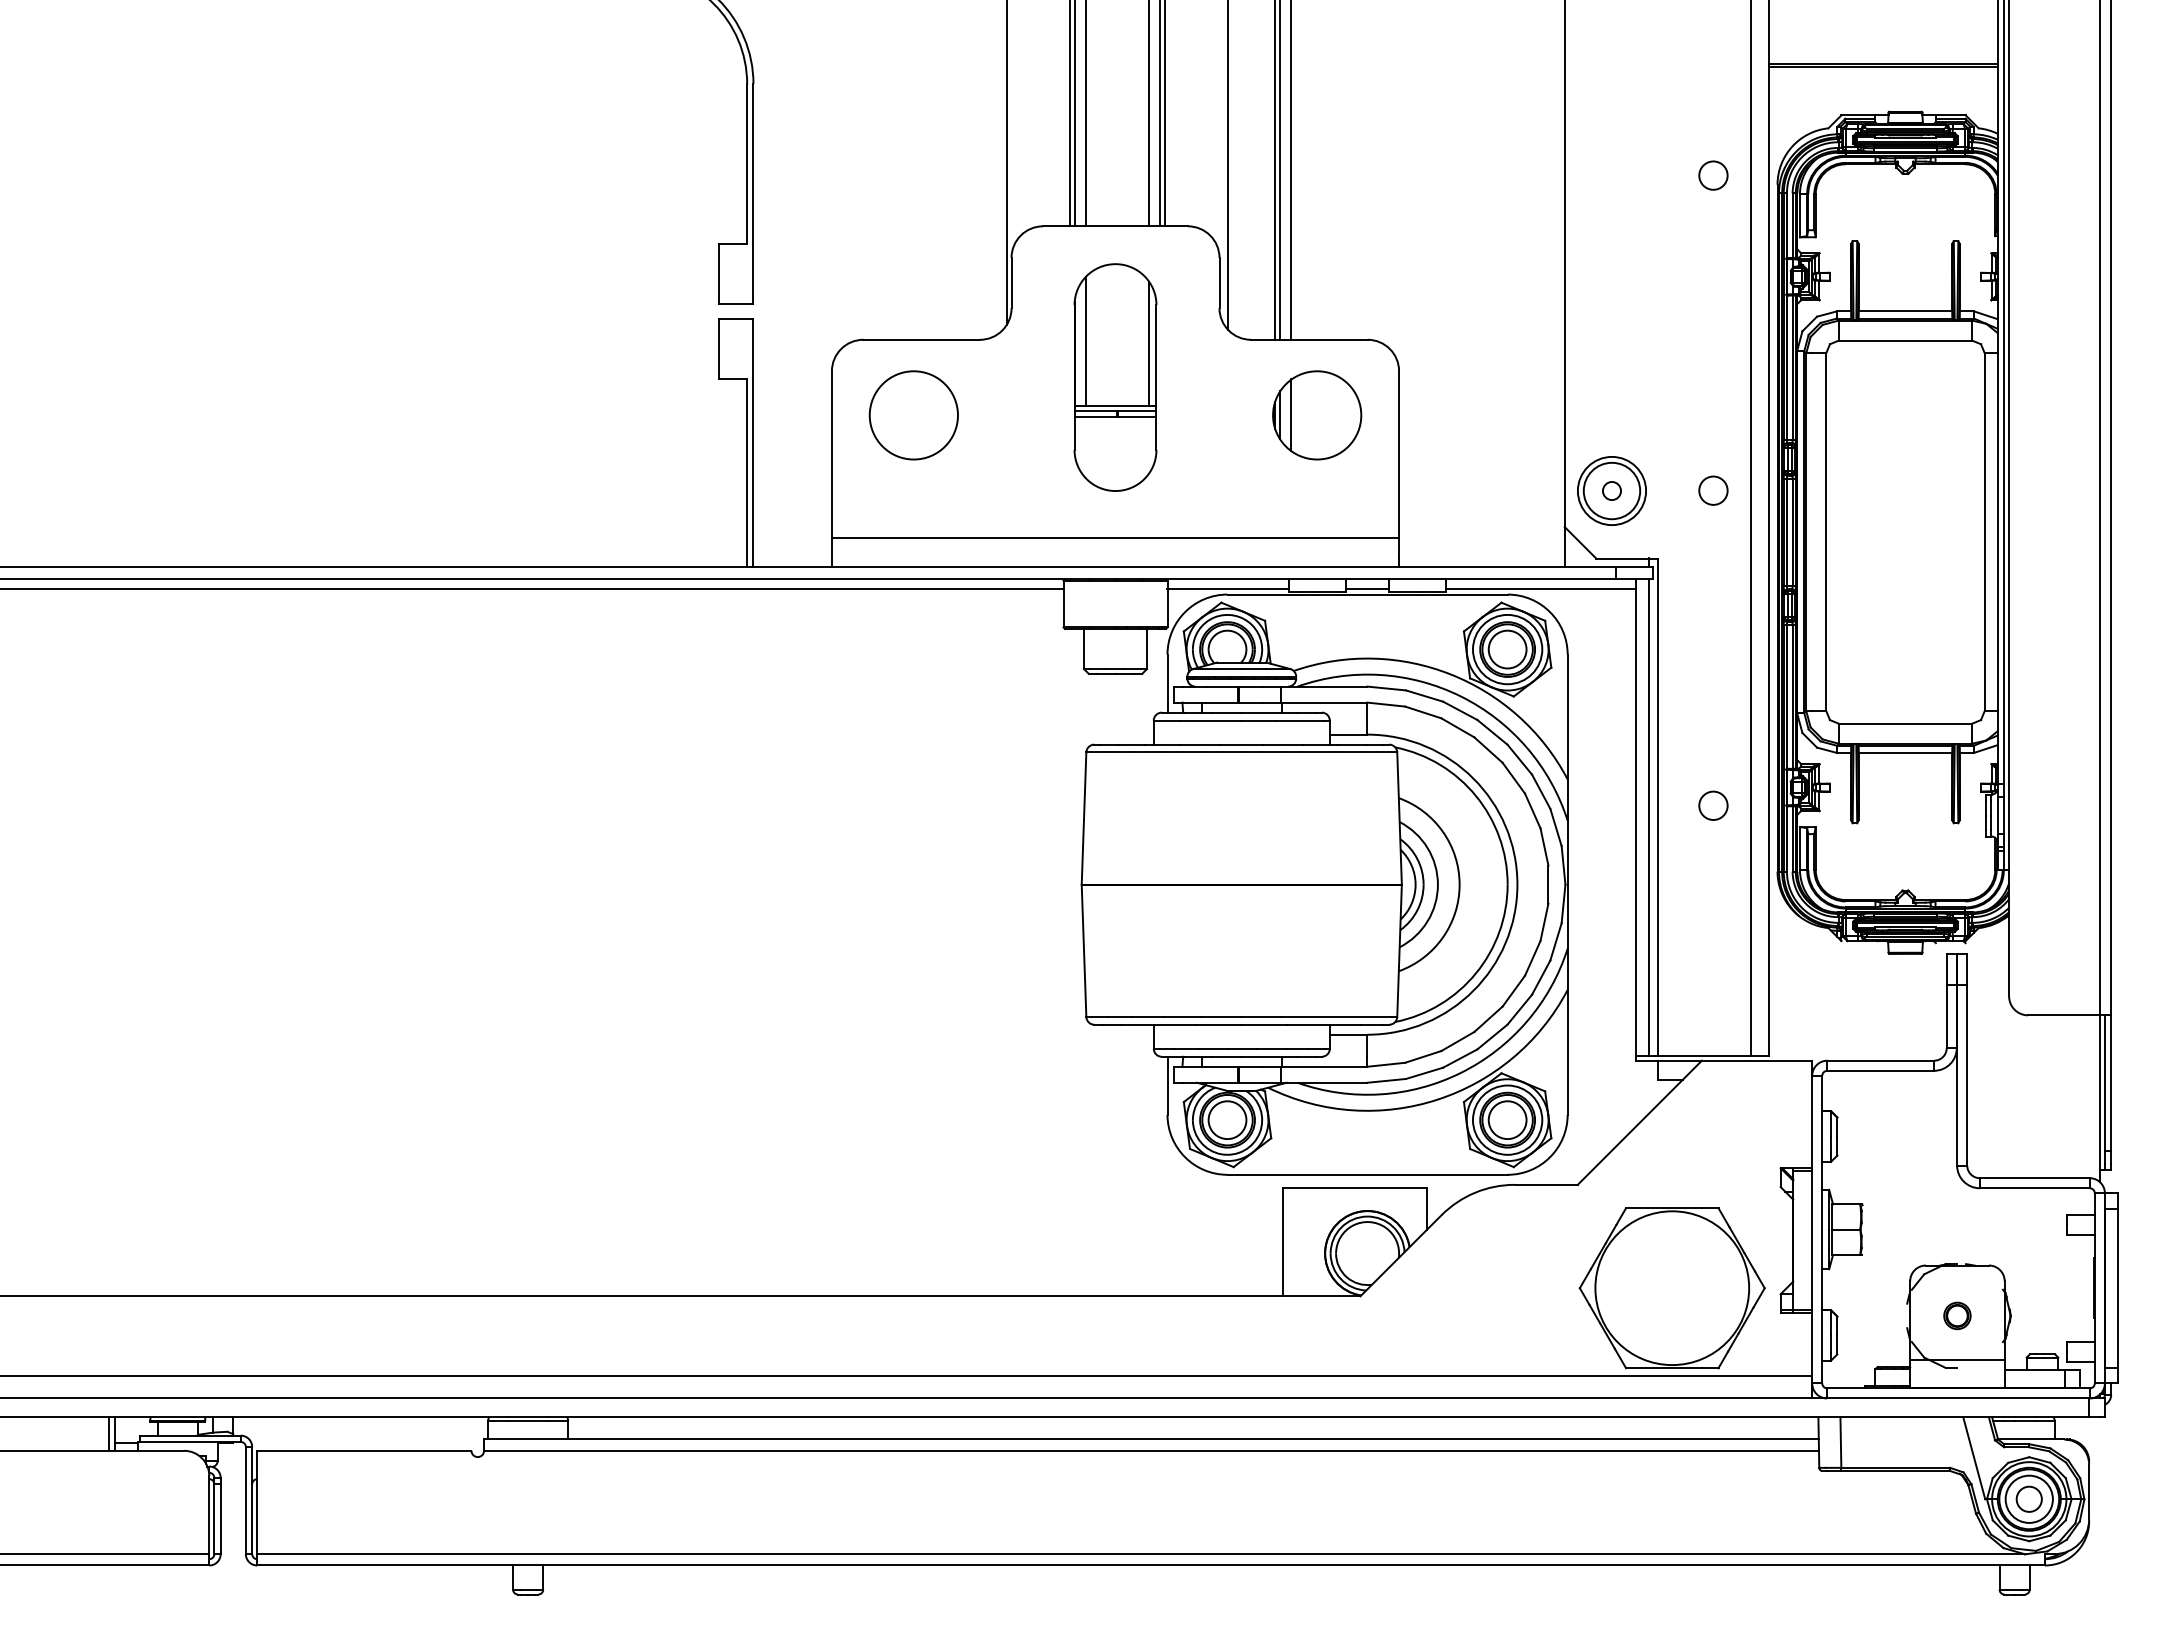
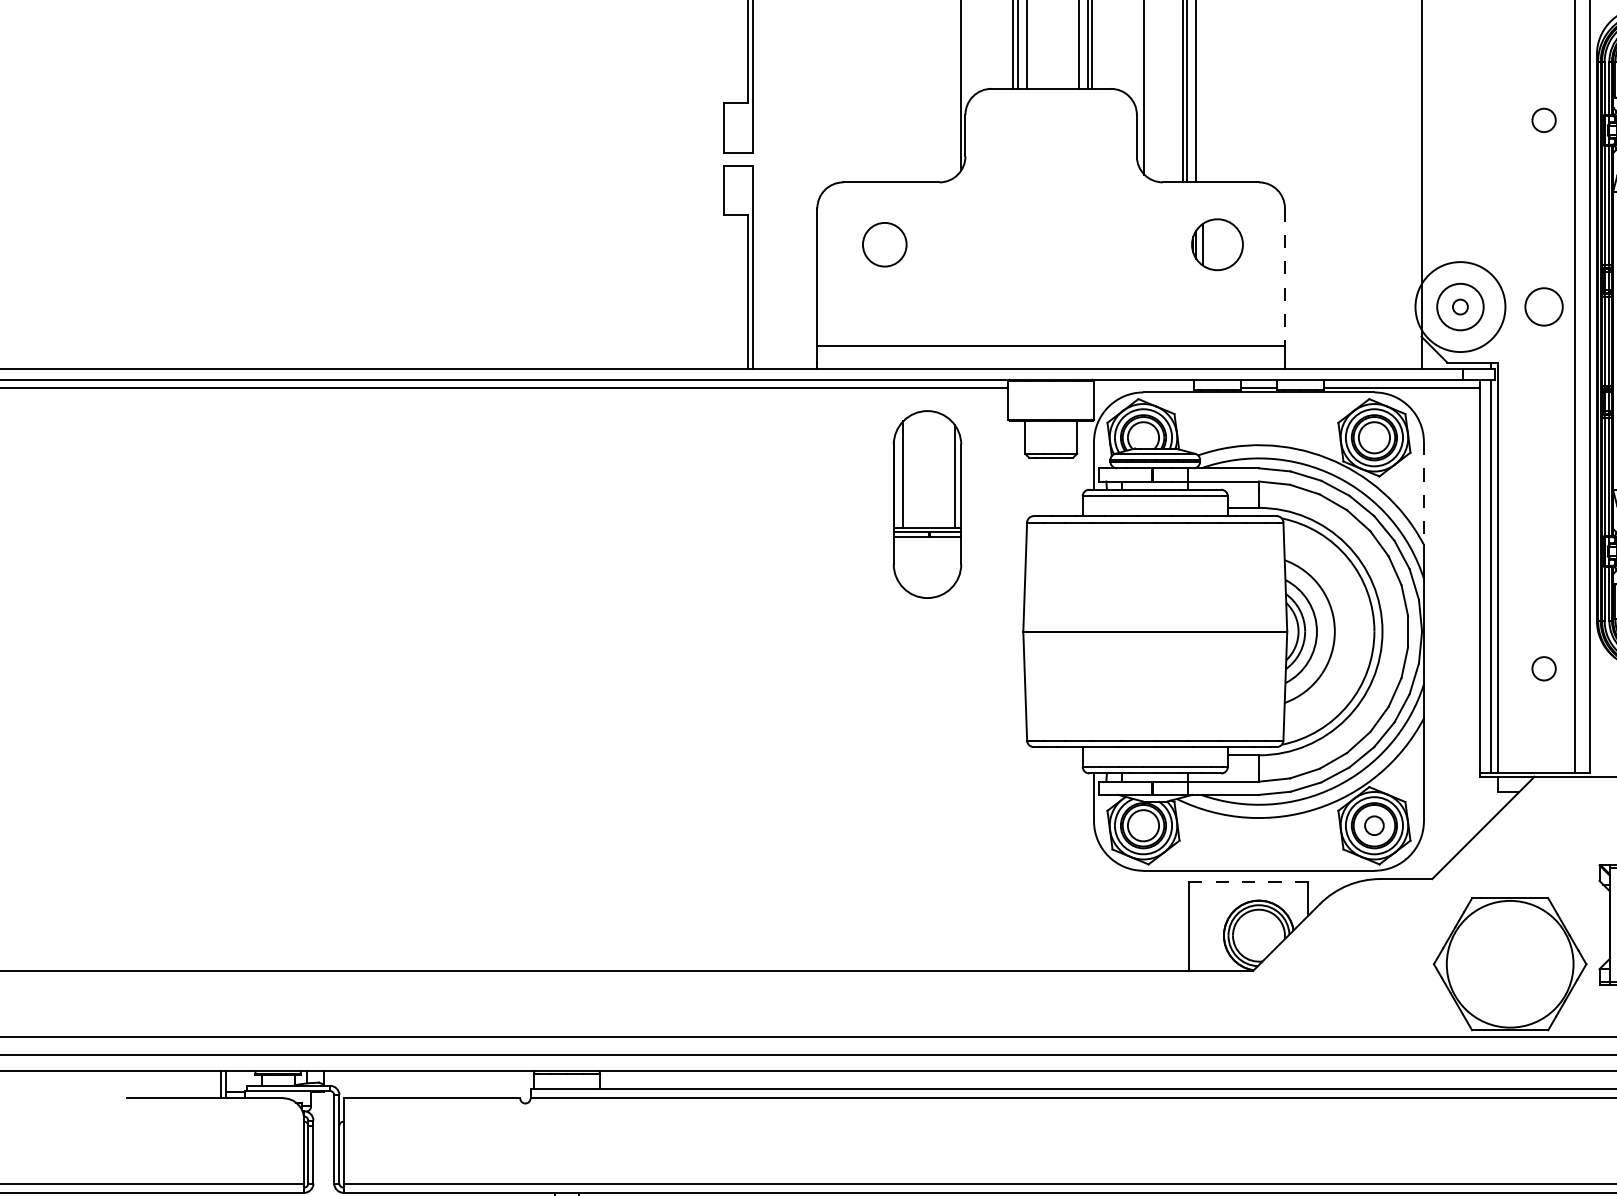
circle: (1713, 175) -> (1544, 120), moved
part: (1115, 377) -> (927, 504), moved
circle: (913, 415) -> (884, 244), size x0.6
part: (1317, 415) -> (1217, 244), size x0.7
line: (1399, 455) -> (1285, 277), solid -> dashed
circle: (1611, 490) -> (1460, 306), size x1.6
circle: (1713, 490) -> (1544, 306), size x1.6
line: (1228, 588) -> (1144, 387), removed
line: (1567, 717) -> (1423, 493), solid -> dashed
circle: (1713, 805) -> (1544, 668), moved
circle: (1507, 1120) -> (1374, 826), size x0.6
line: (1354, 1188) -> (1248, 882), solid -> dashed

